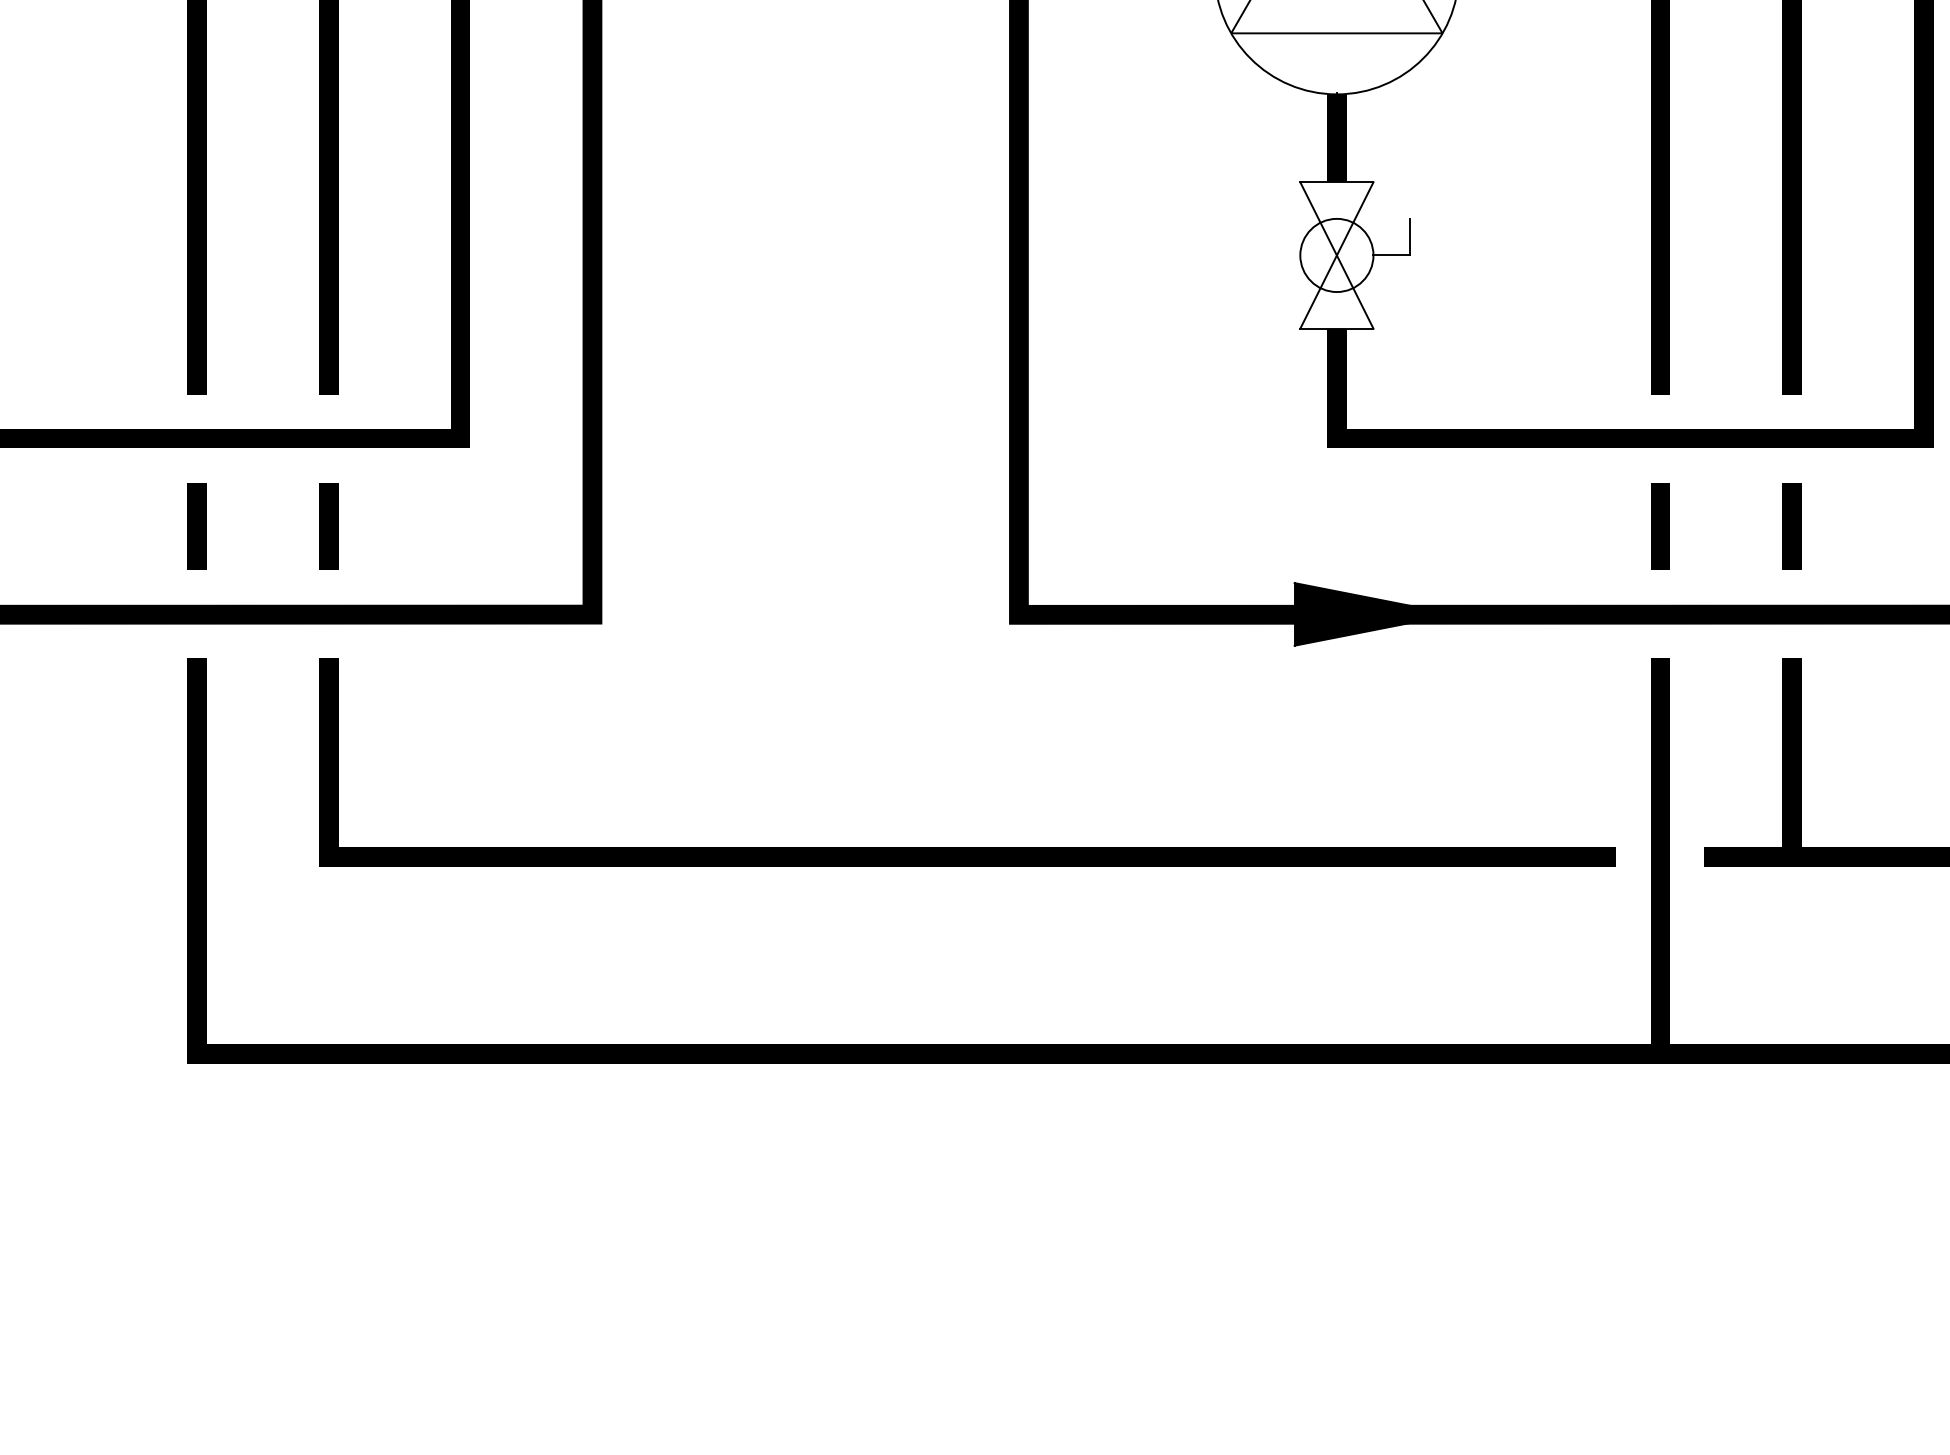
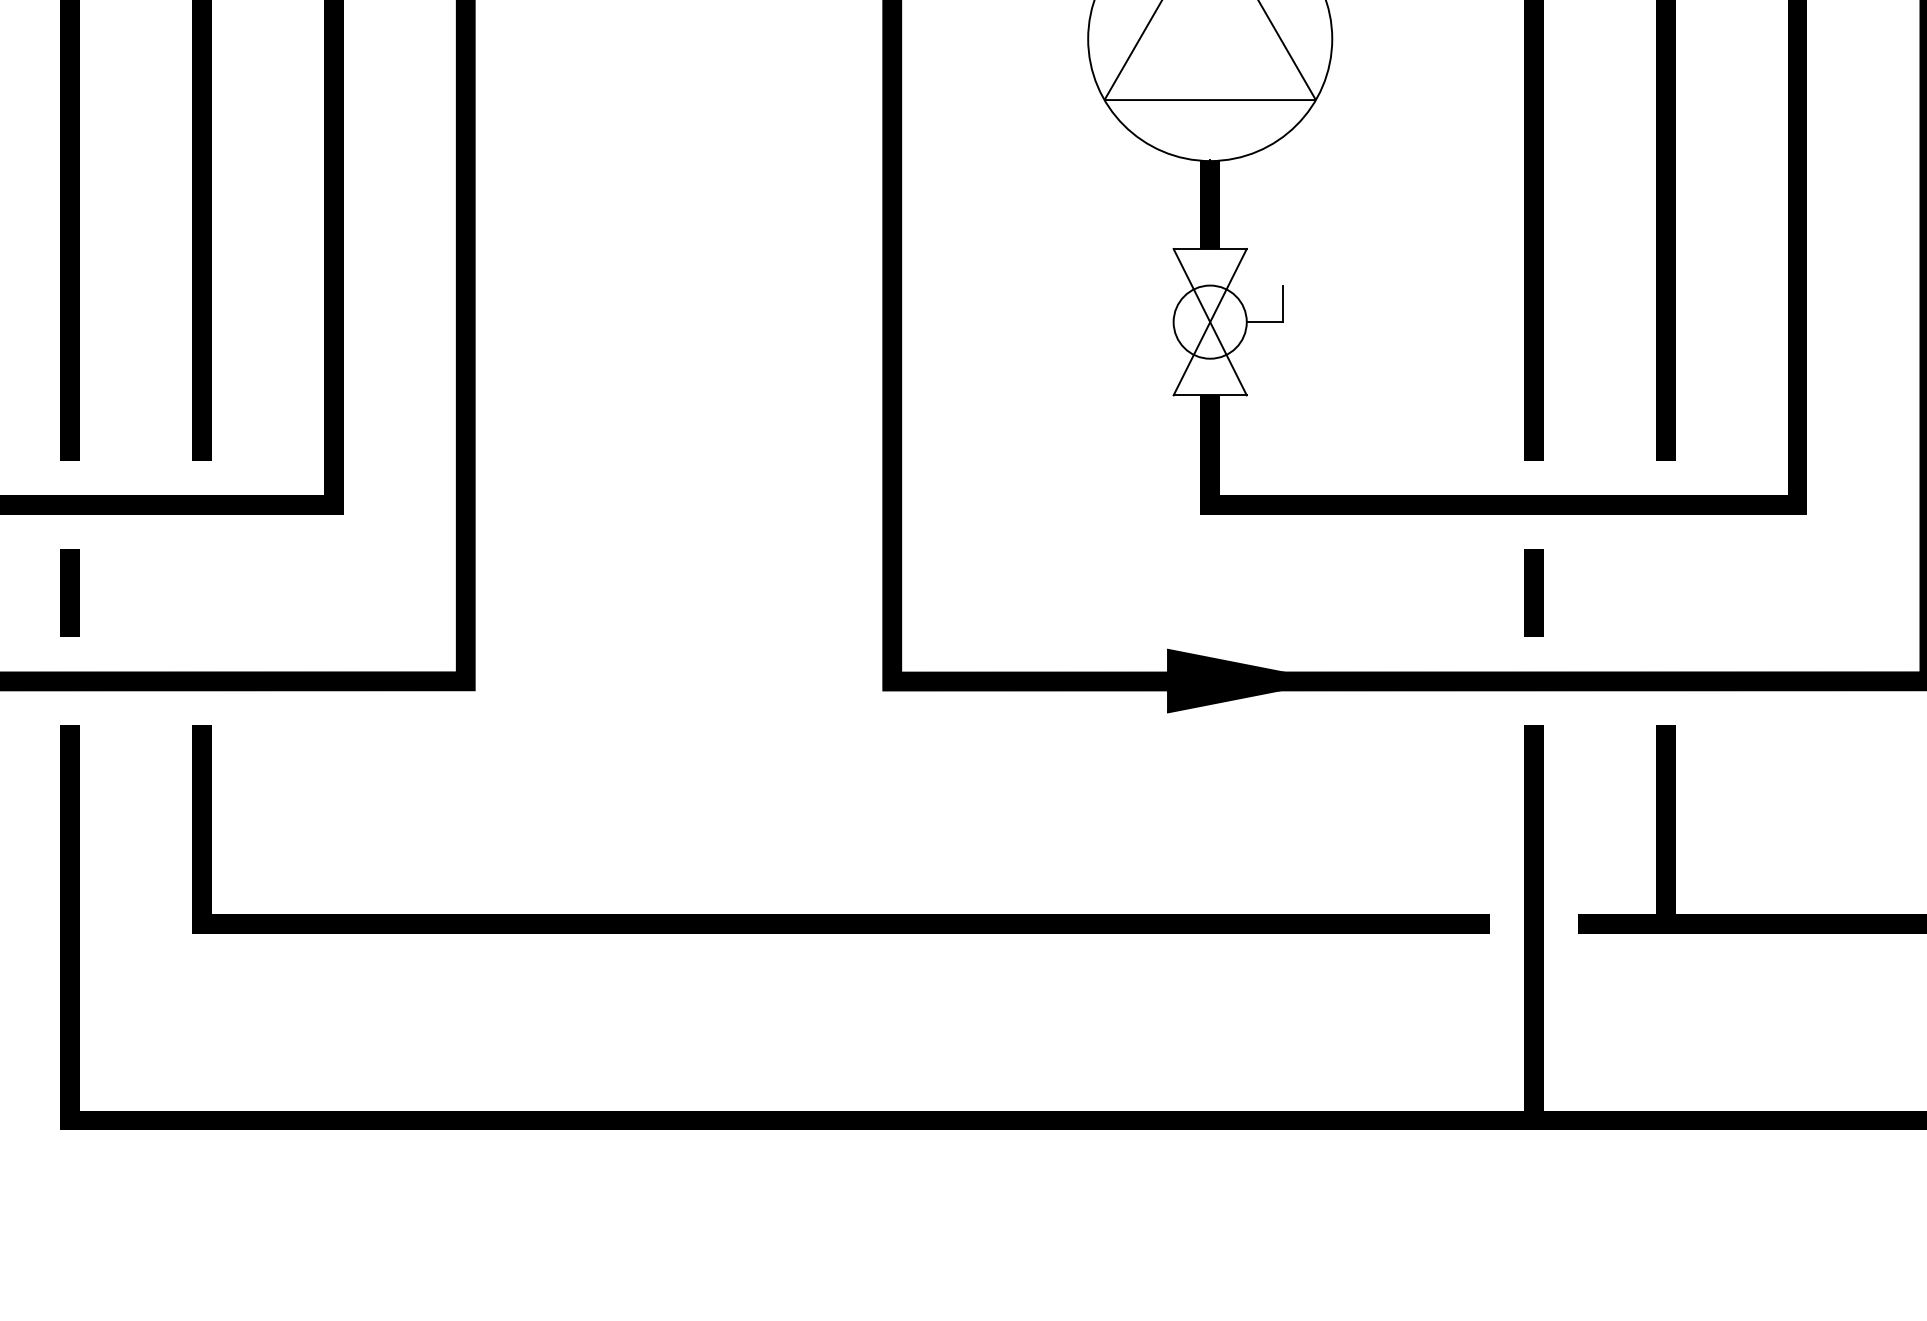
line: (328, 526) -> (201, 593), removed
line: (1791, 526) -> (1664, 593), removed

